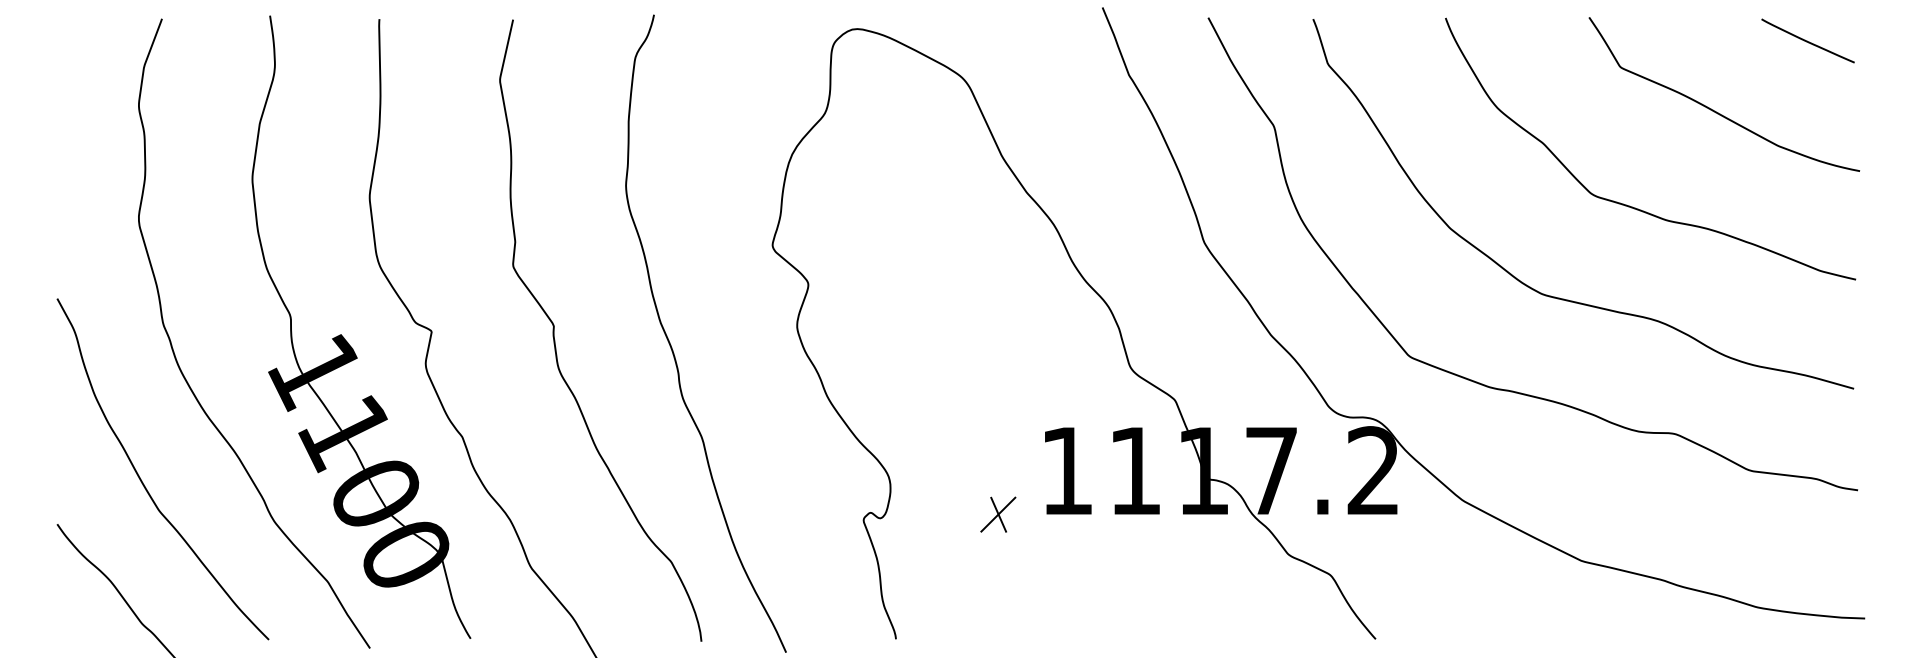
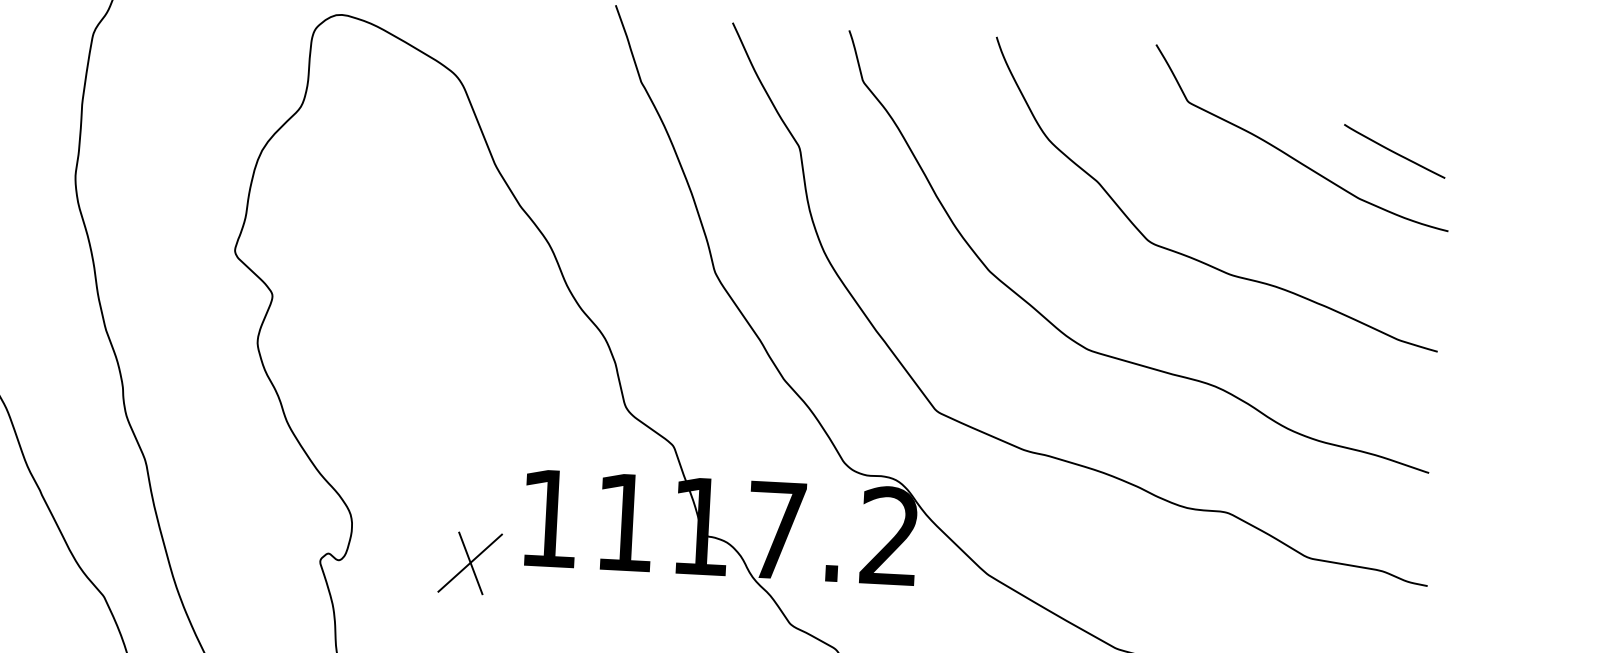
curve: (1807, 40) -> (1394, 150), moved
part: (998, 514) -> (470, 562), size x1.6

